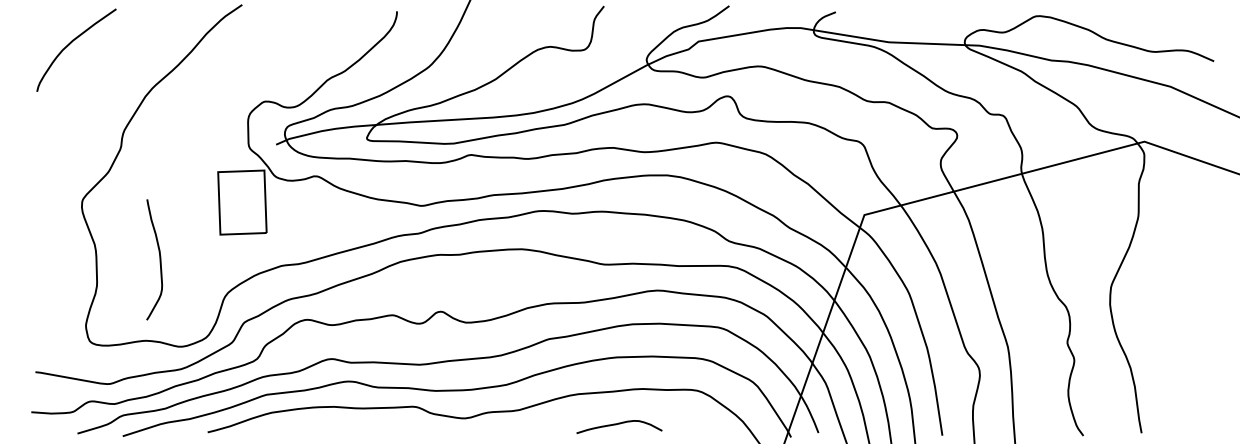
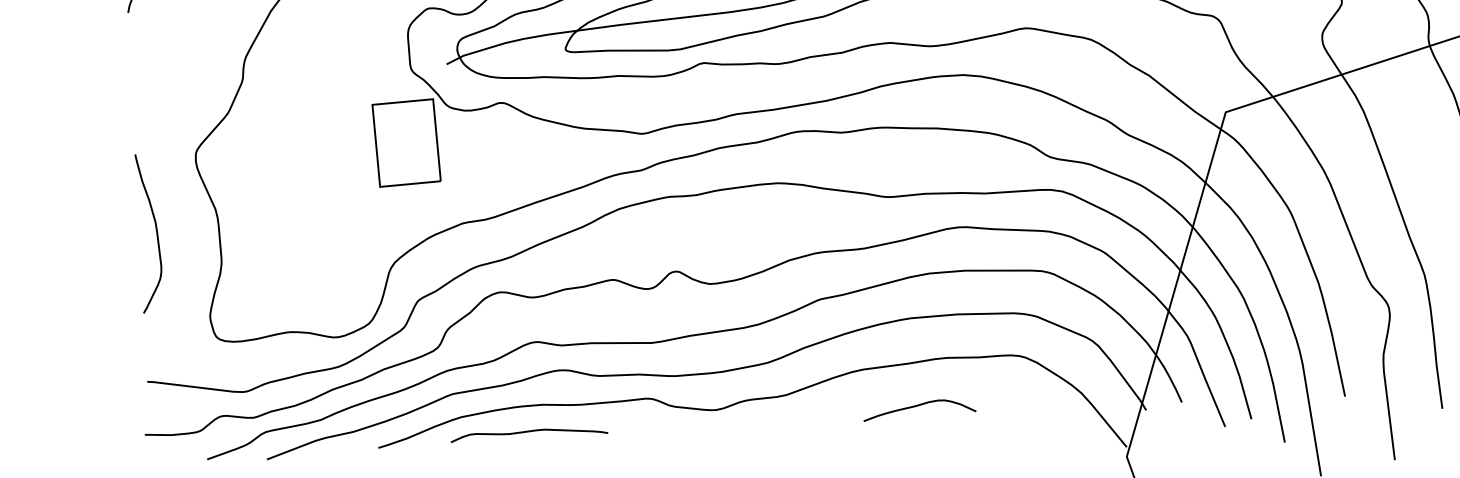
curve: (159, 259) -> (155, 232), moved
curve: (322, 427) -> (529, 432), added

